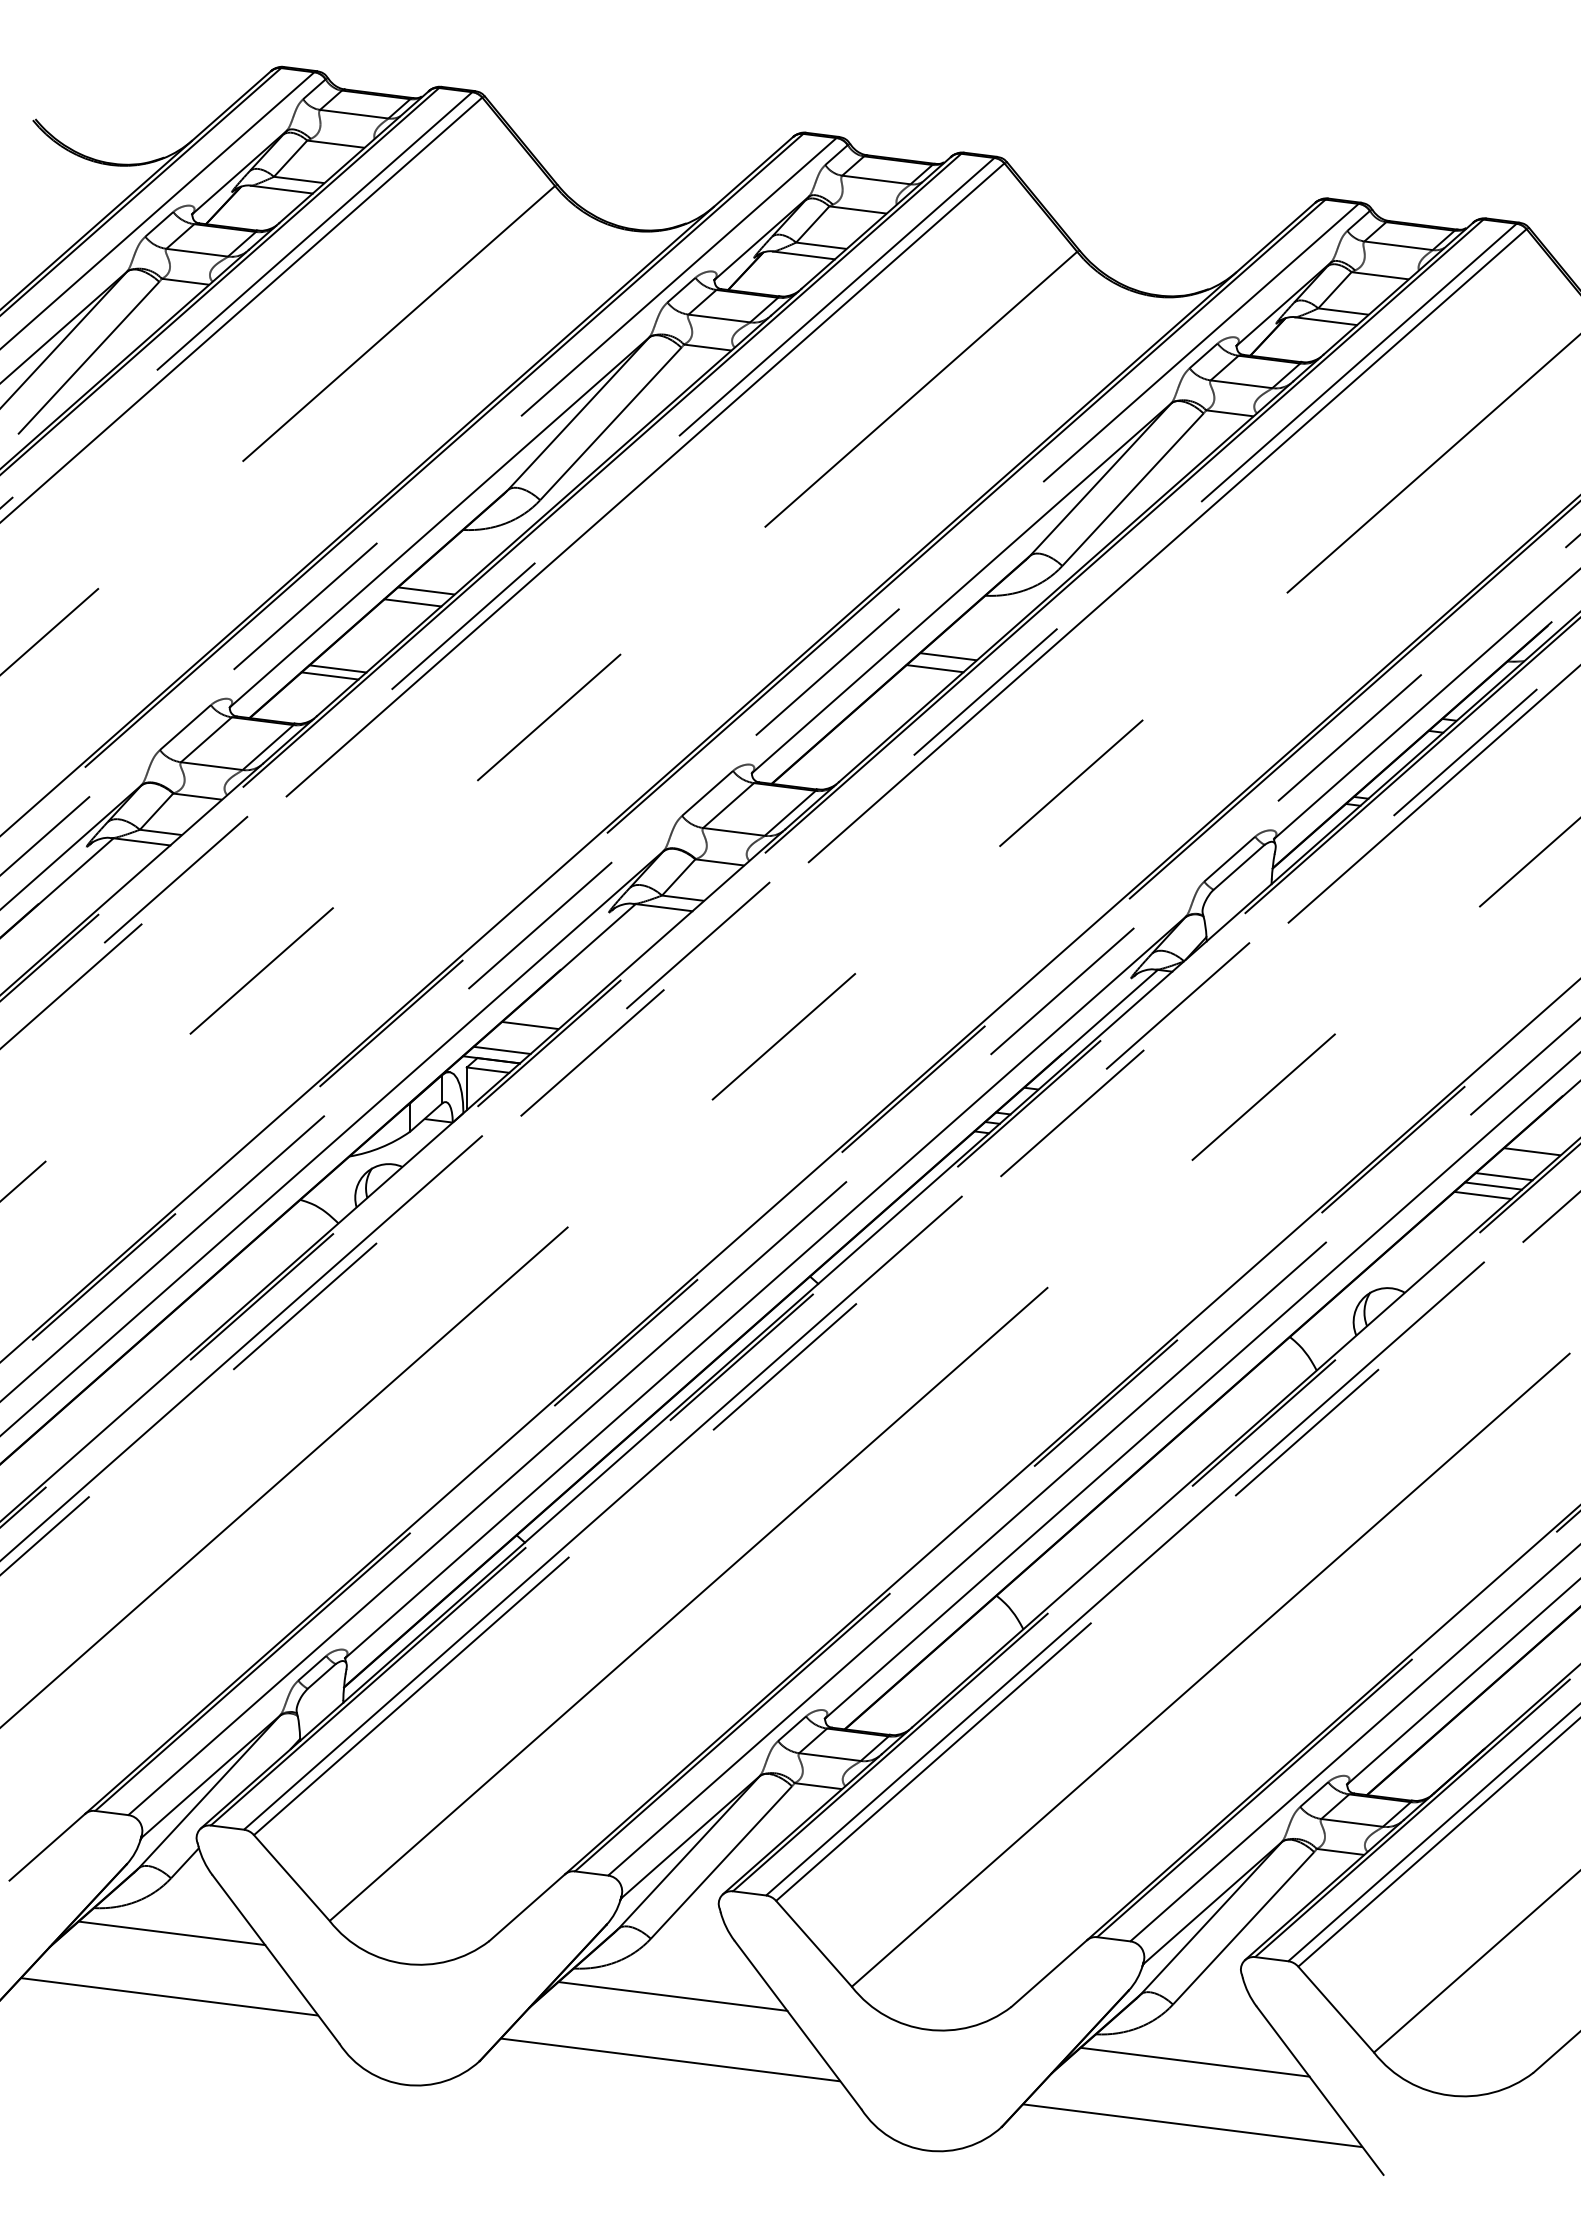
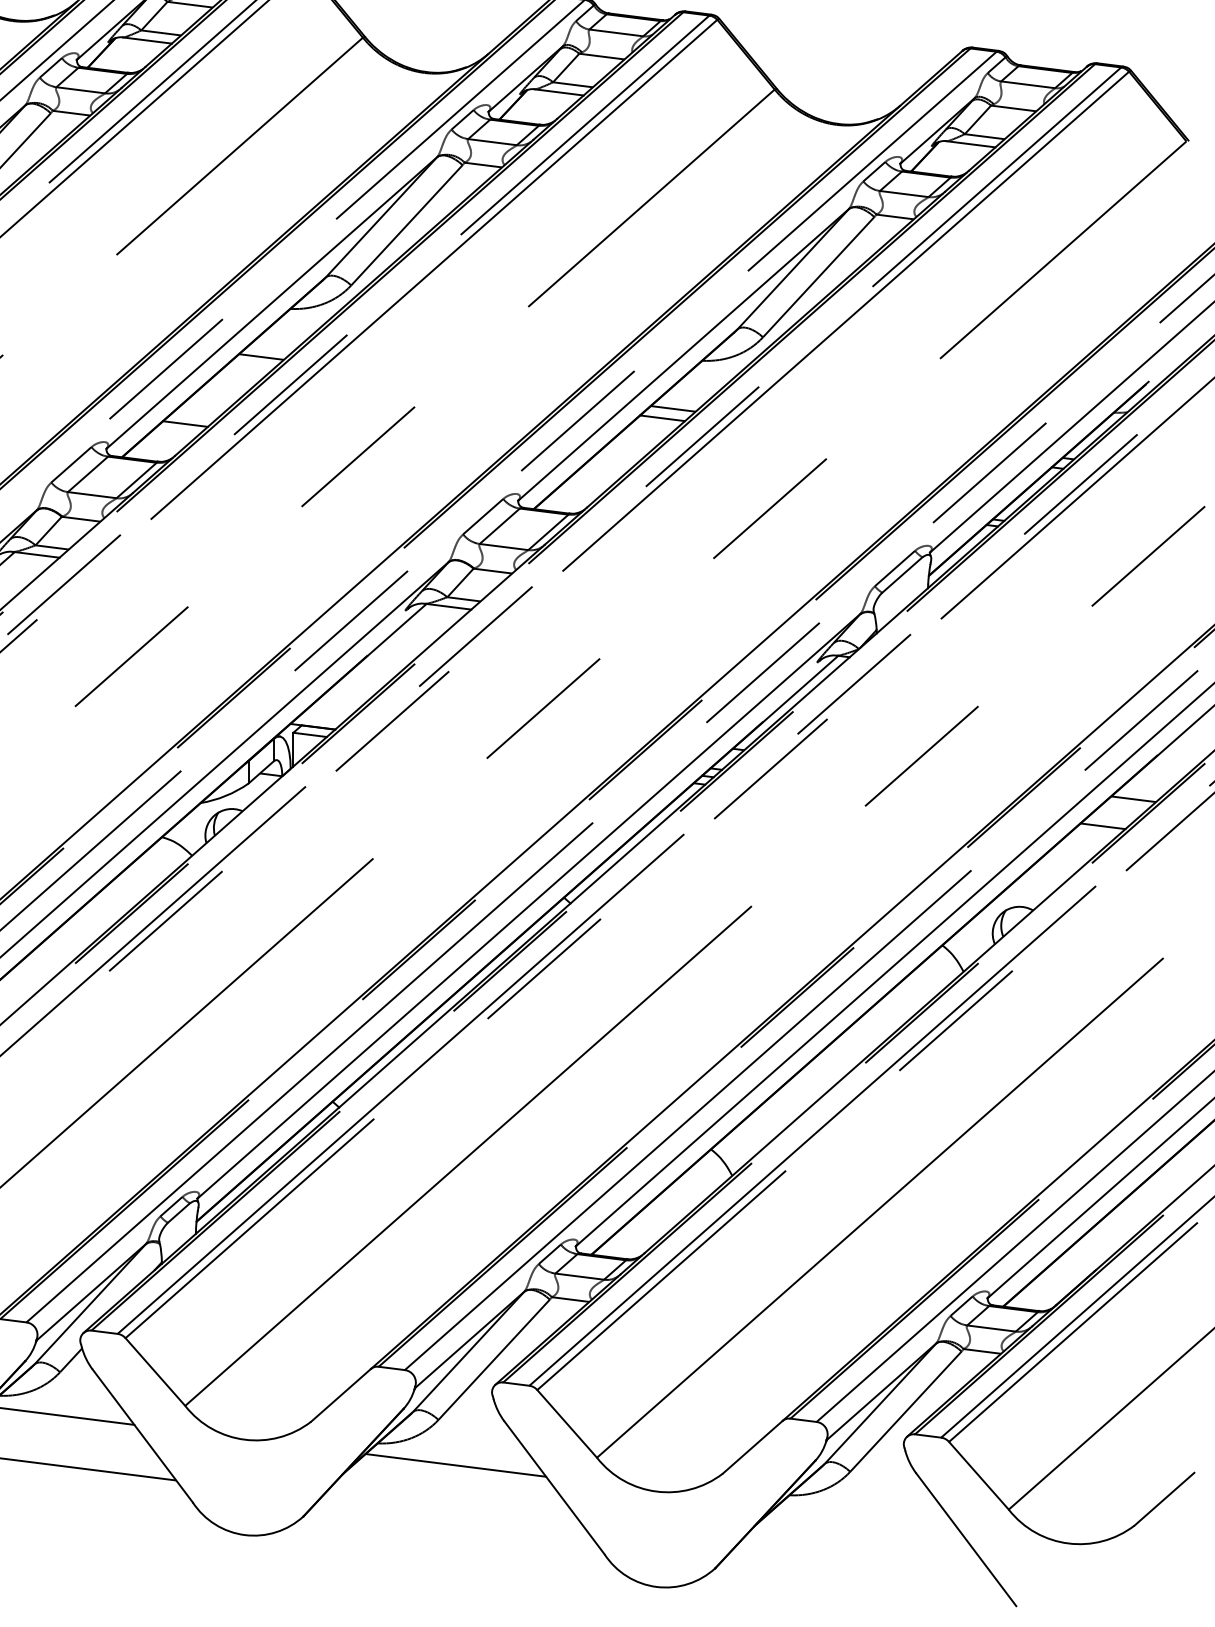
line: (412, 602) -> (250, 366), removed
line: (337, 668) -> (191, 418), removed
line: (530, 1025) -> (343, 699), removed
line: (501, 1049) -> (320, 718), removed
line: (1503, 1176) -> (1110, 818), removed
line: (1482, 1195) -> (1094, 833), removed
line: (670, 2059) -> (453, 1515), removed
line: (1194, 2061) -> (867, 1516), removed
line: (1192, 2125) -> (865, 1567), removed

